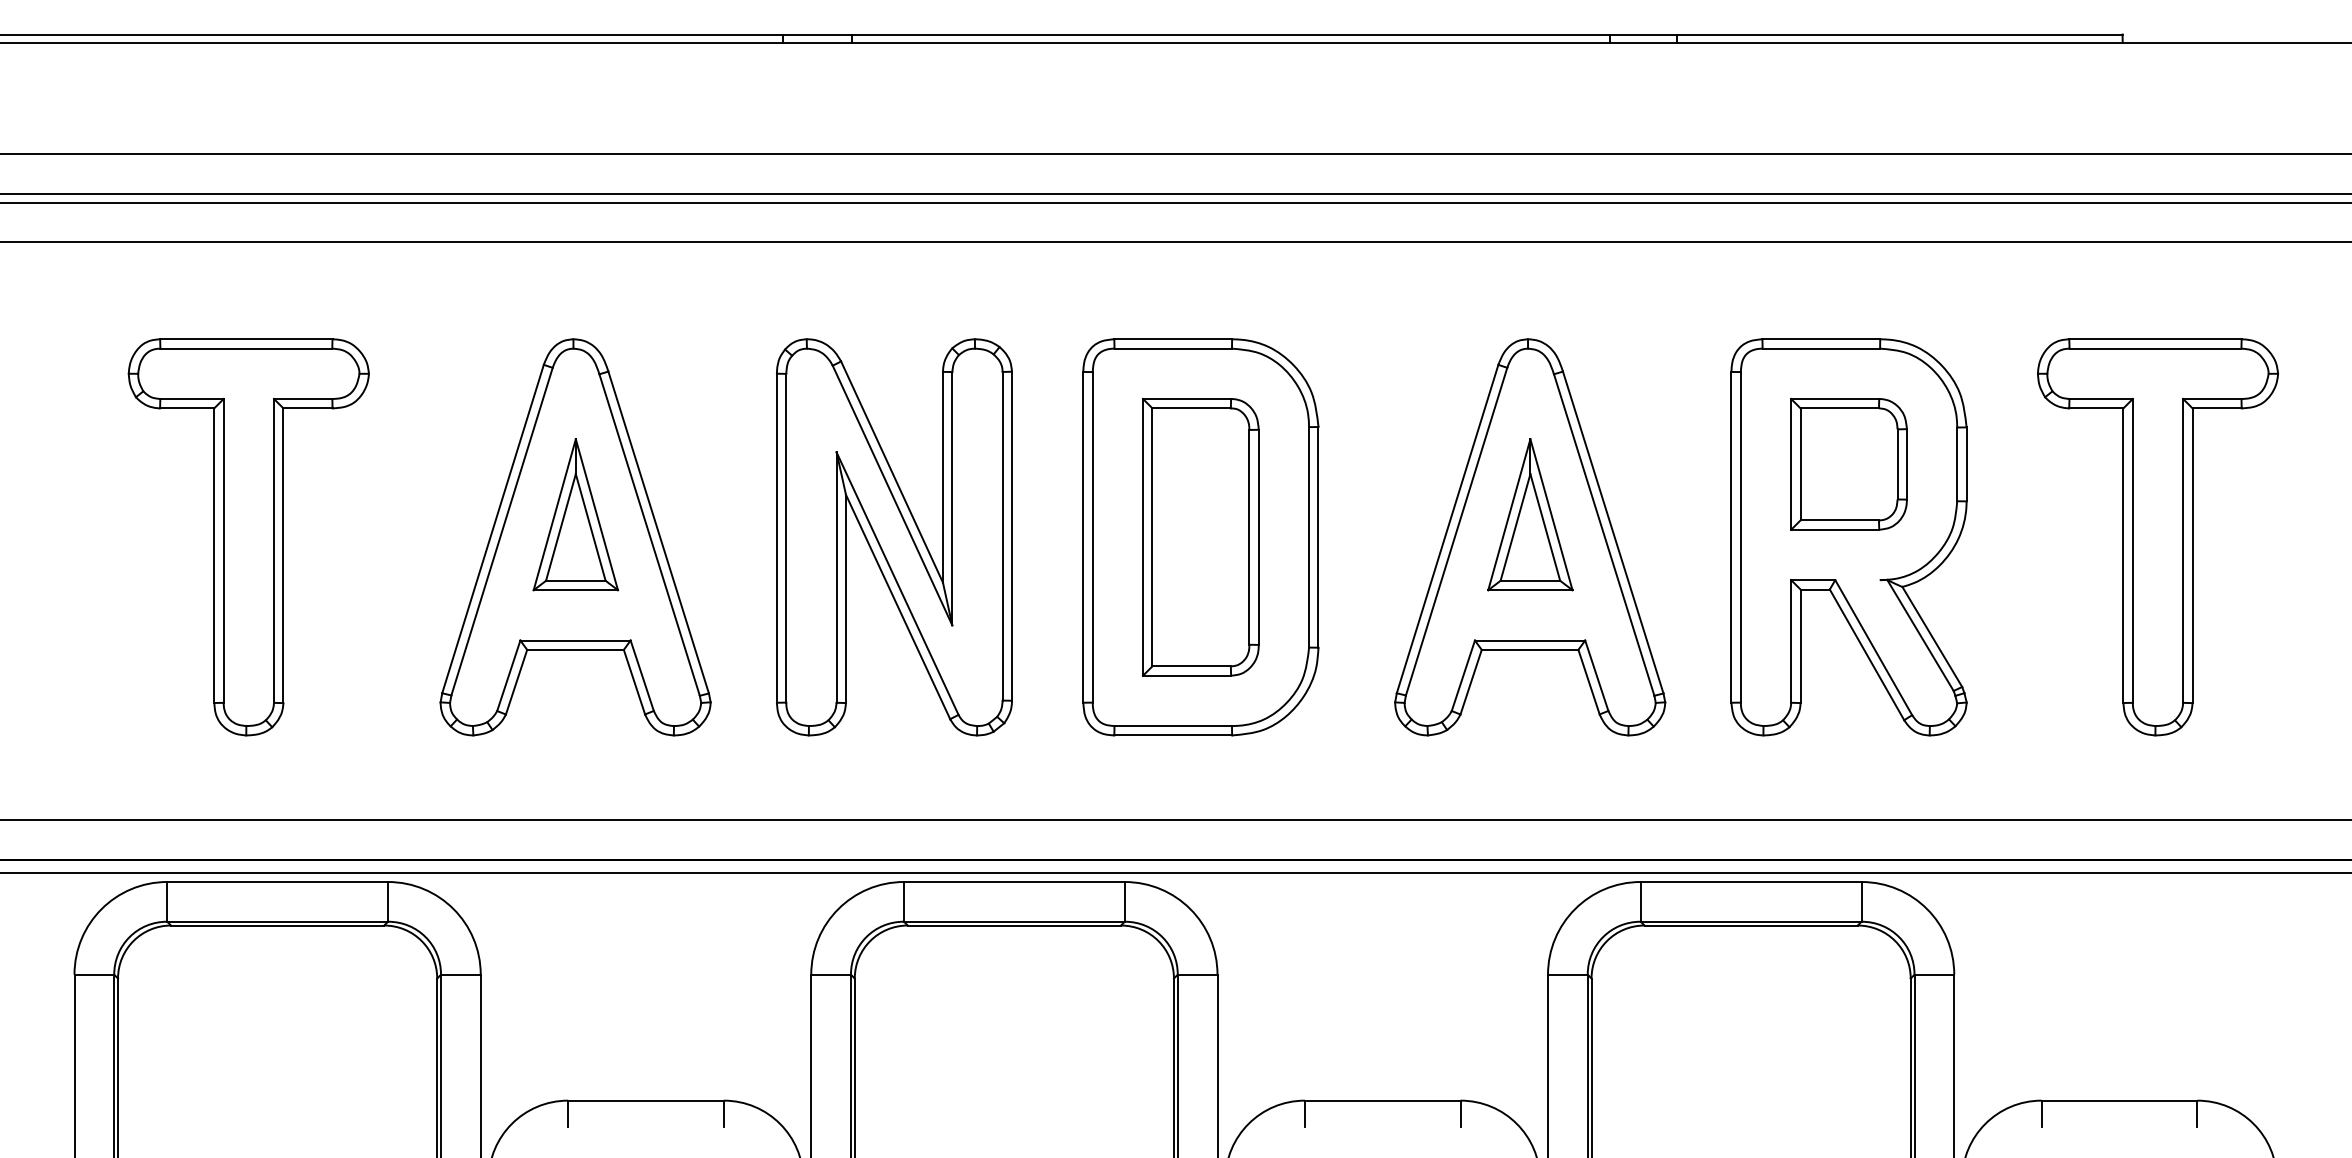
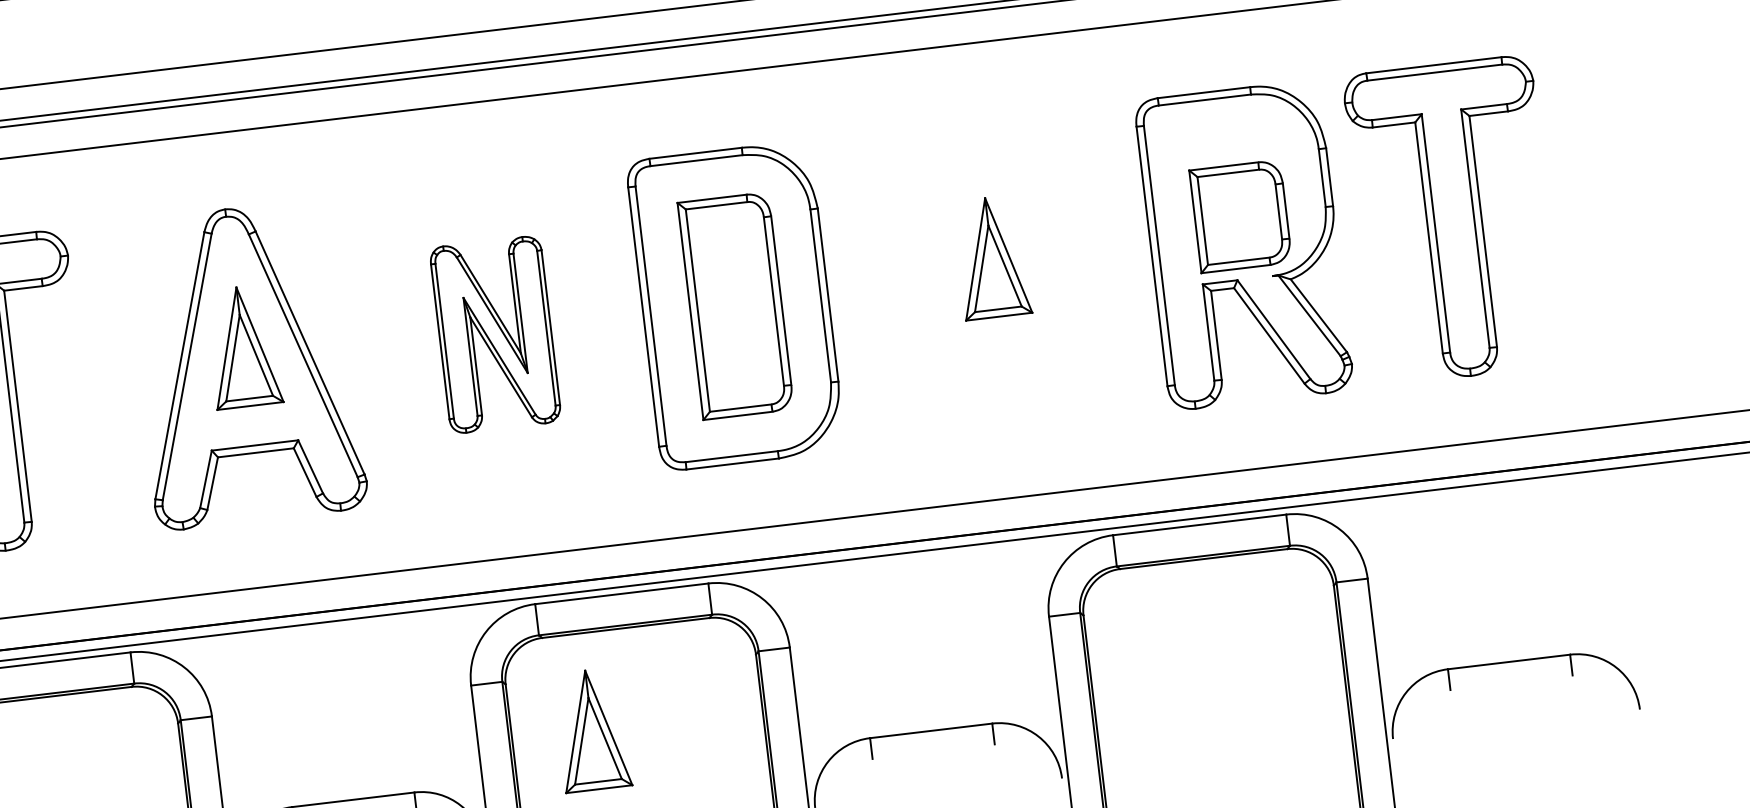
part: (1848, 463) -> (1240, 215), moved
part: (894, 537) -> (495, 334), size x0.6
part: (1530, 537) -> (994, 275), removed
part: (2157, 537) -> (1454, 220), moved
part: (956, 1048) -> (591, 729), added

